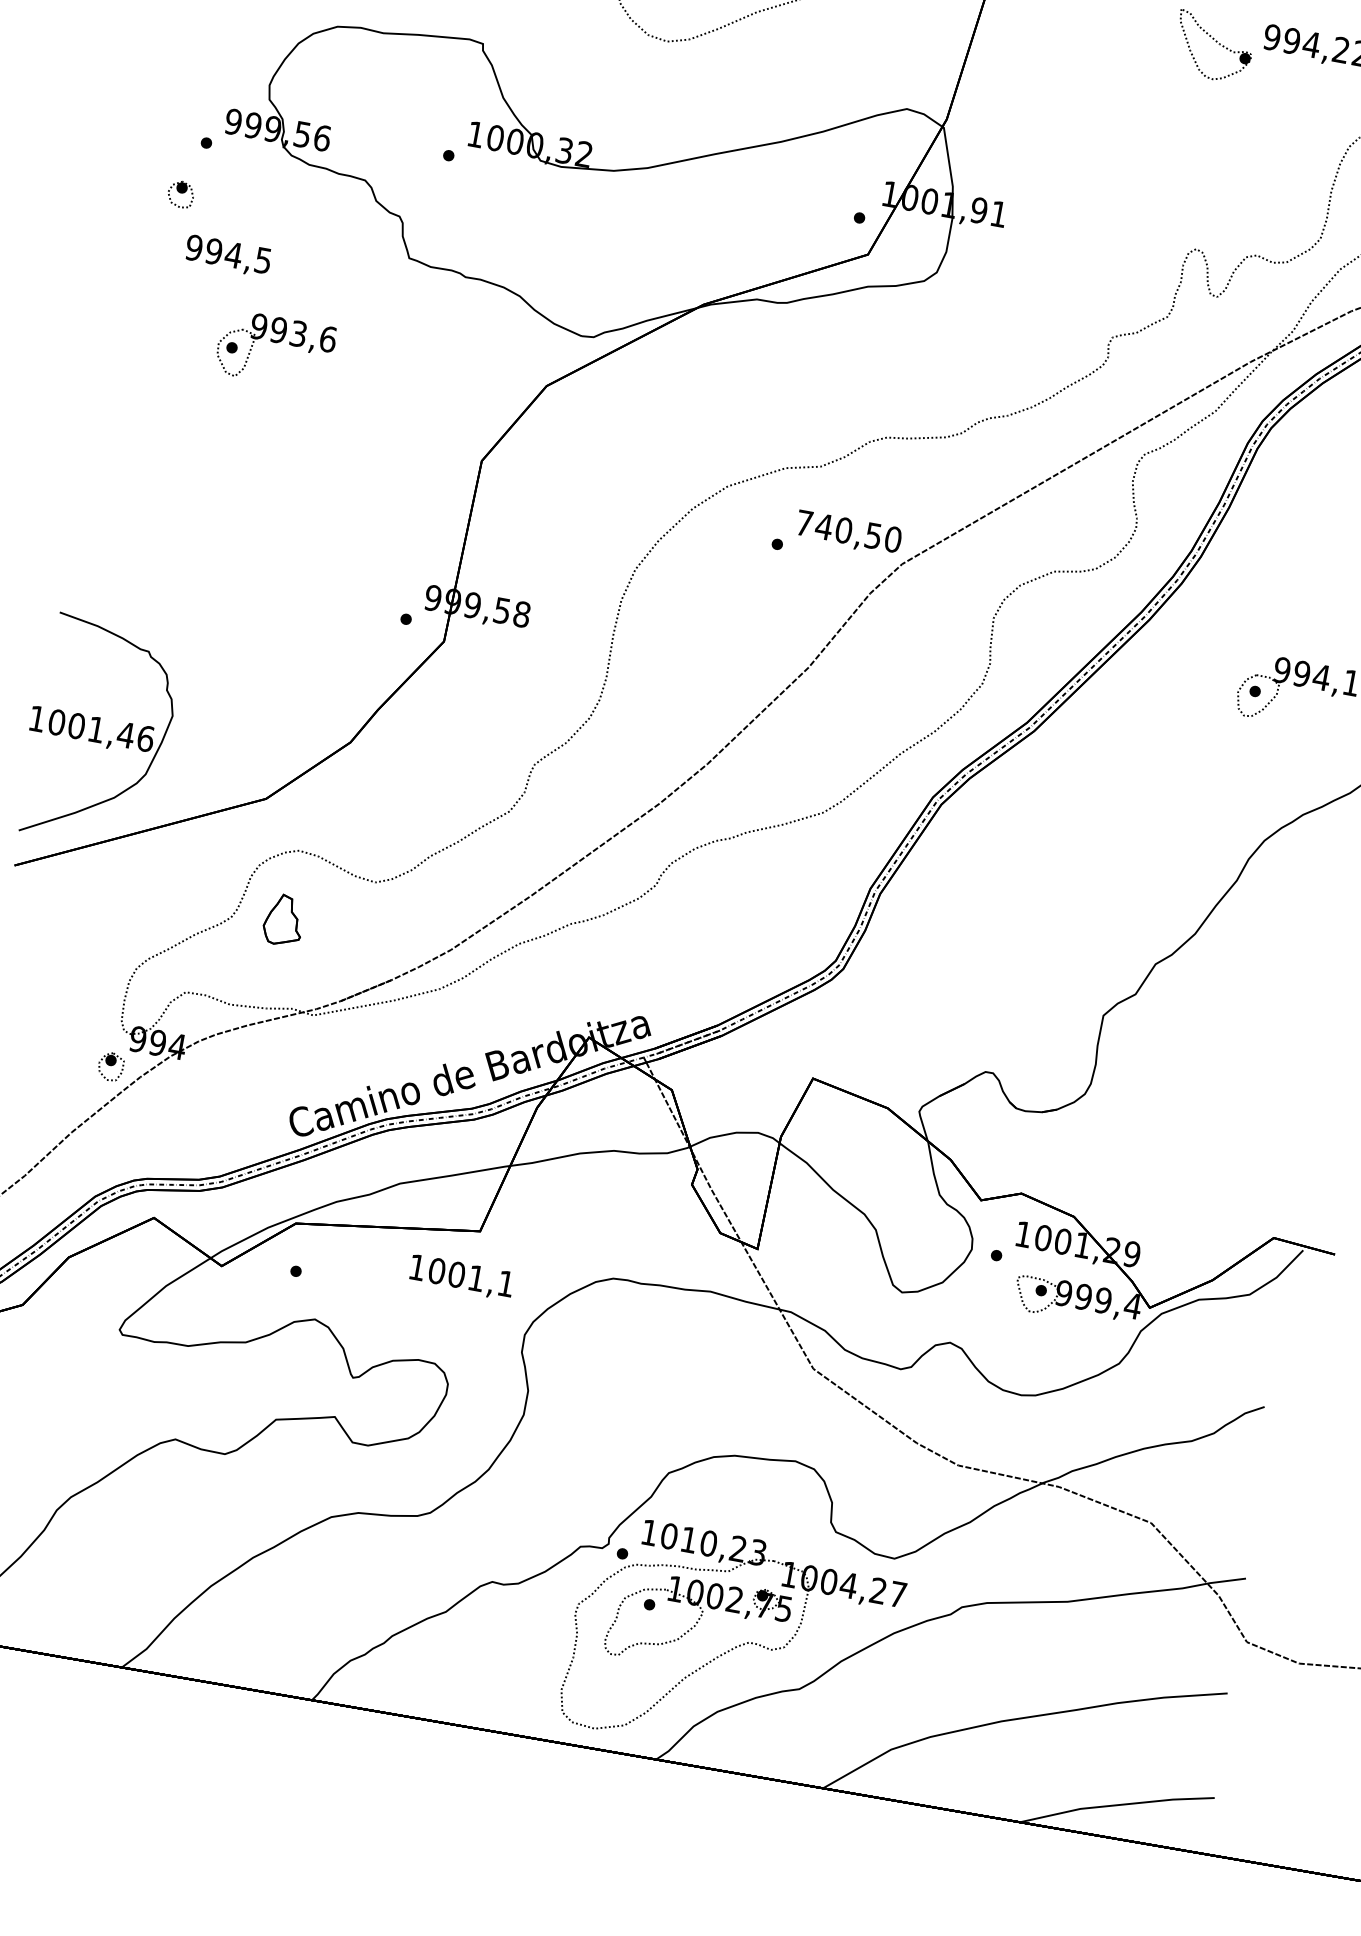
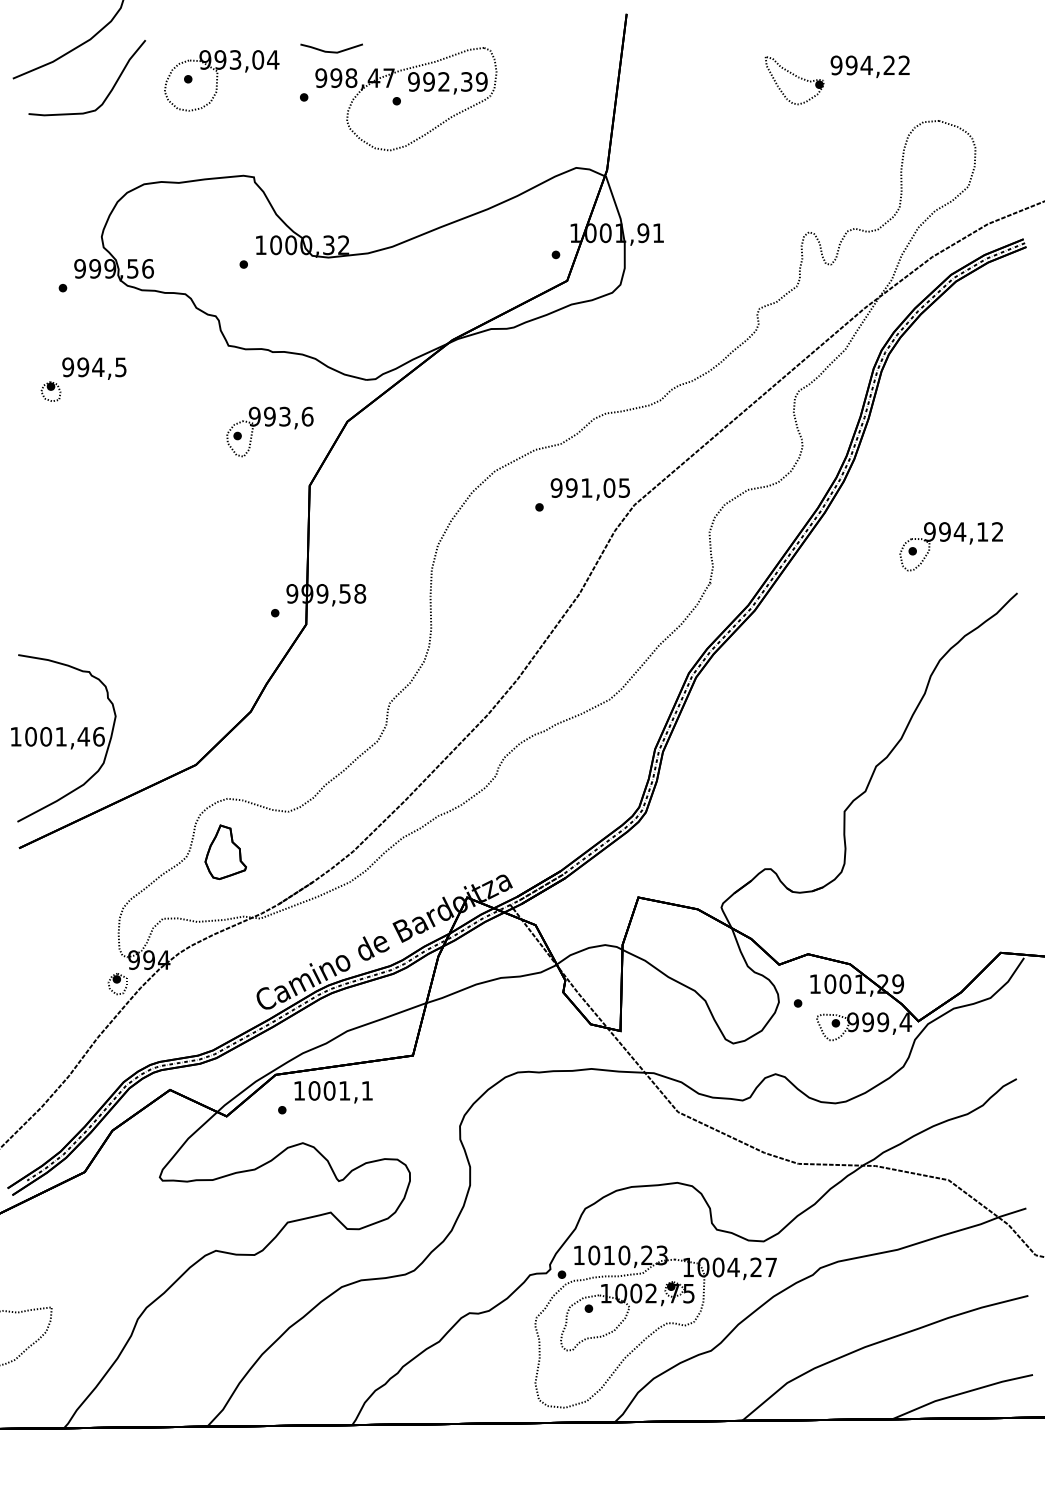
part: (180, 194) -> (50, 391), moved
part: (274, 349) -> (269, 431), moved
text: (848, 530) -> (590, 487), 740,50 -> 991,05
part: (283, 919) -> (225, 851), size x1.43
text: (461, 1277) -> (333, 1092), moved

